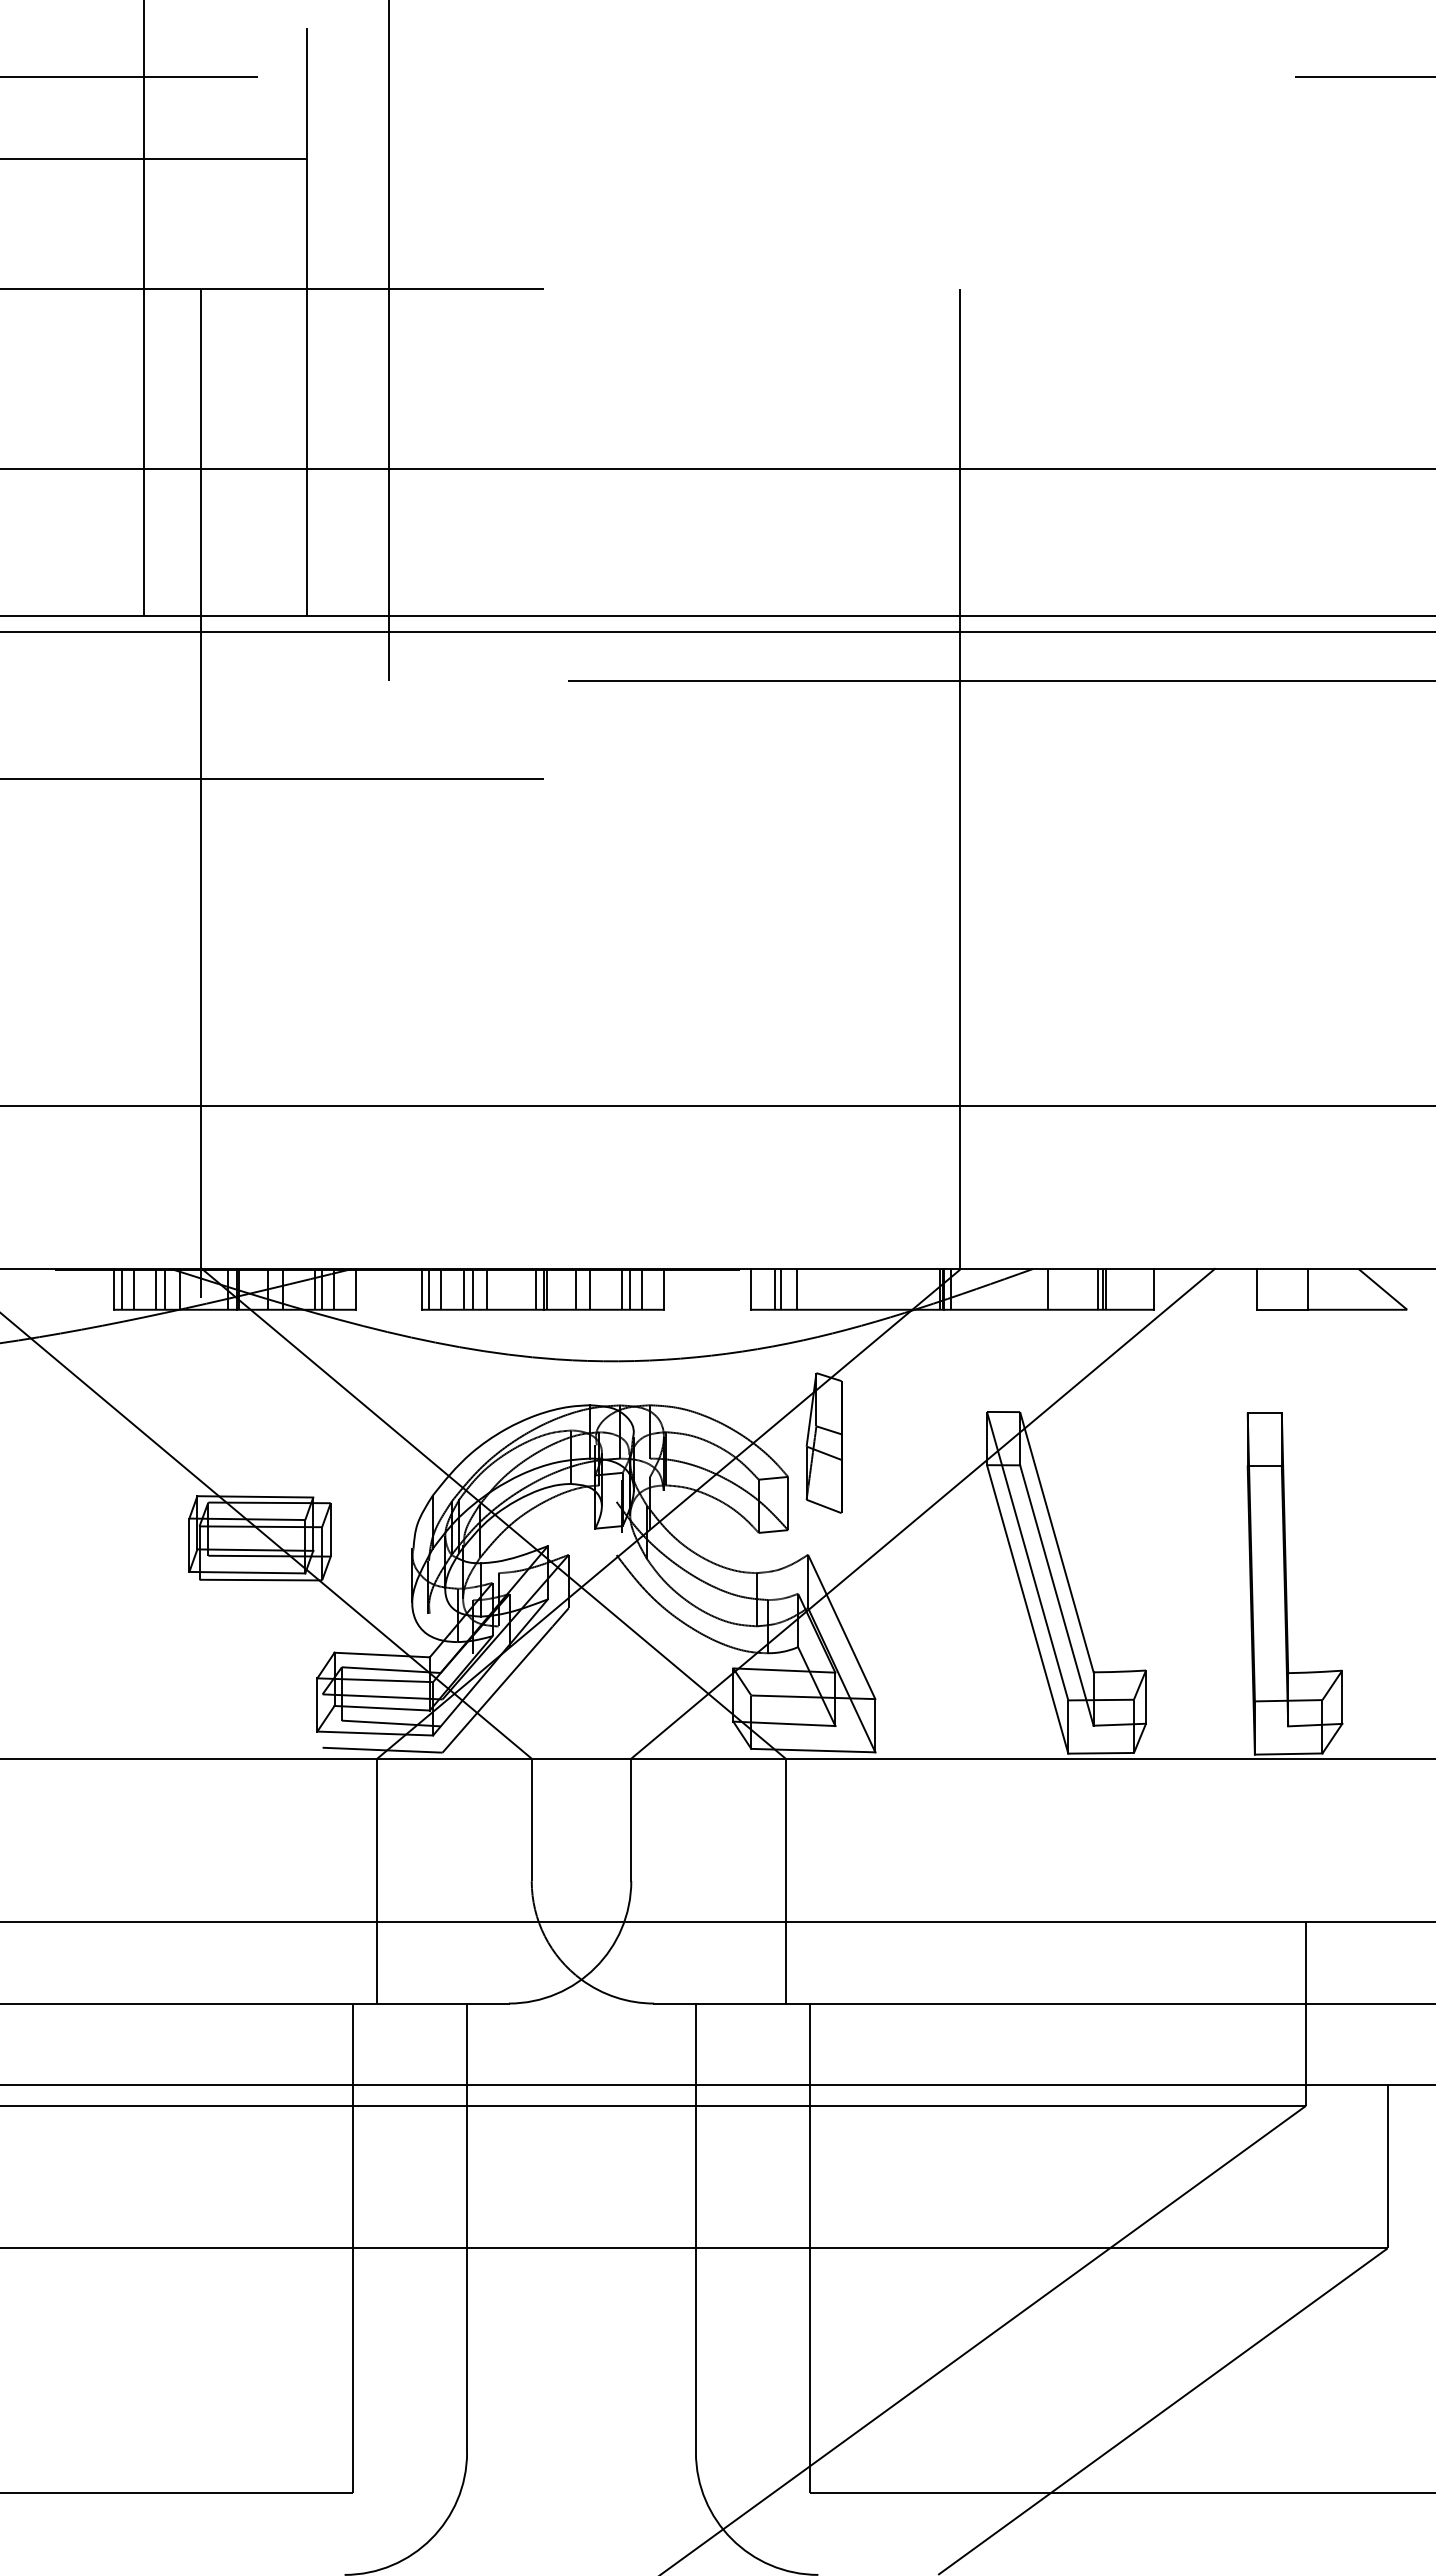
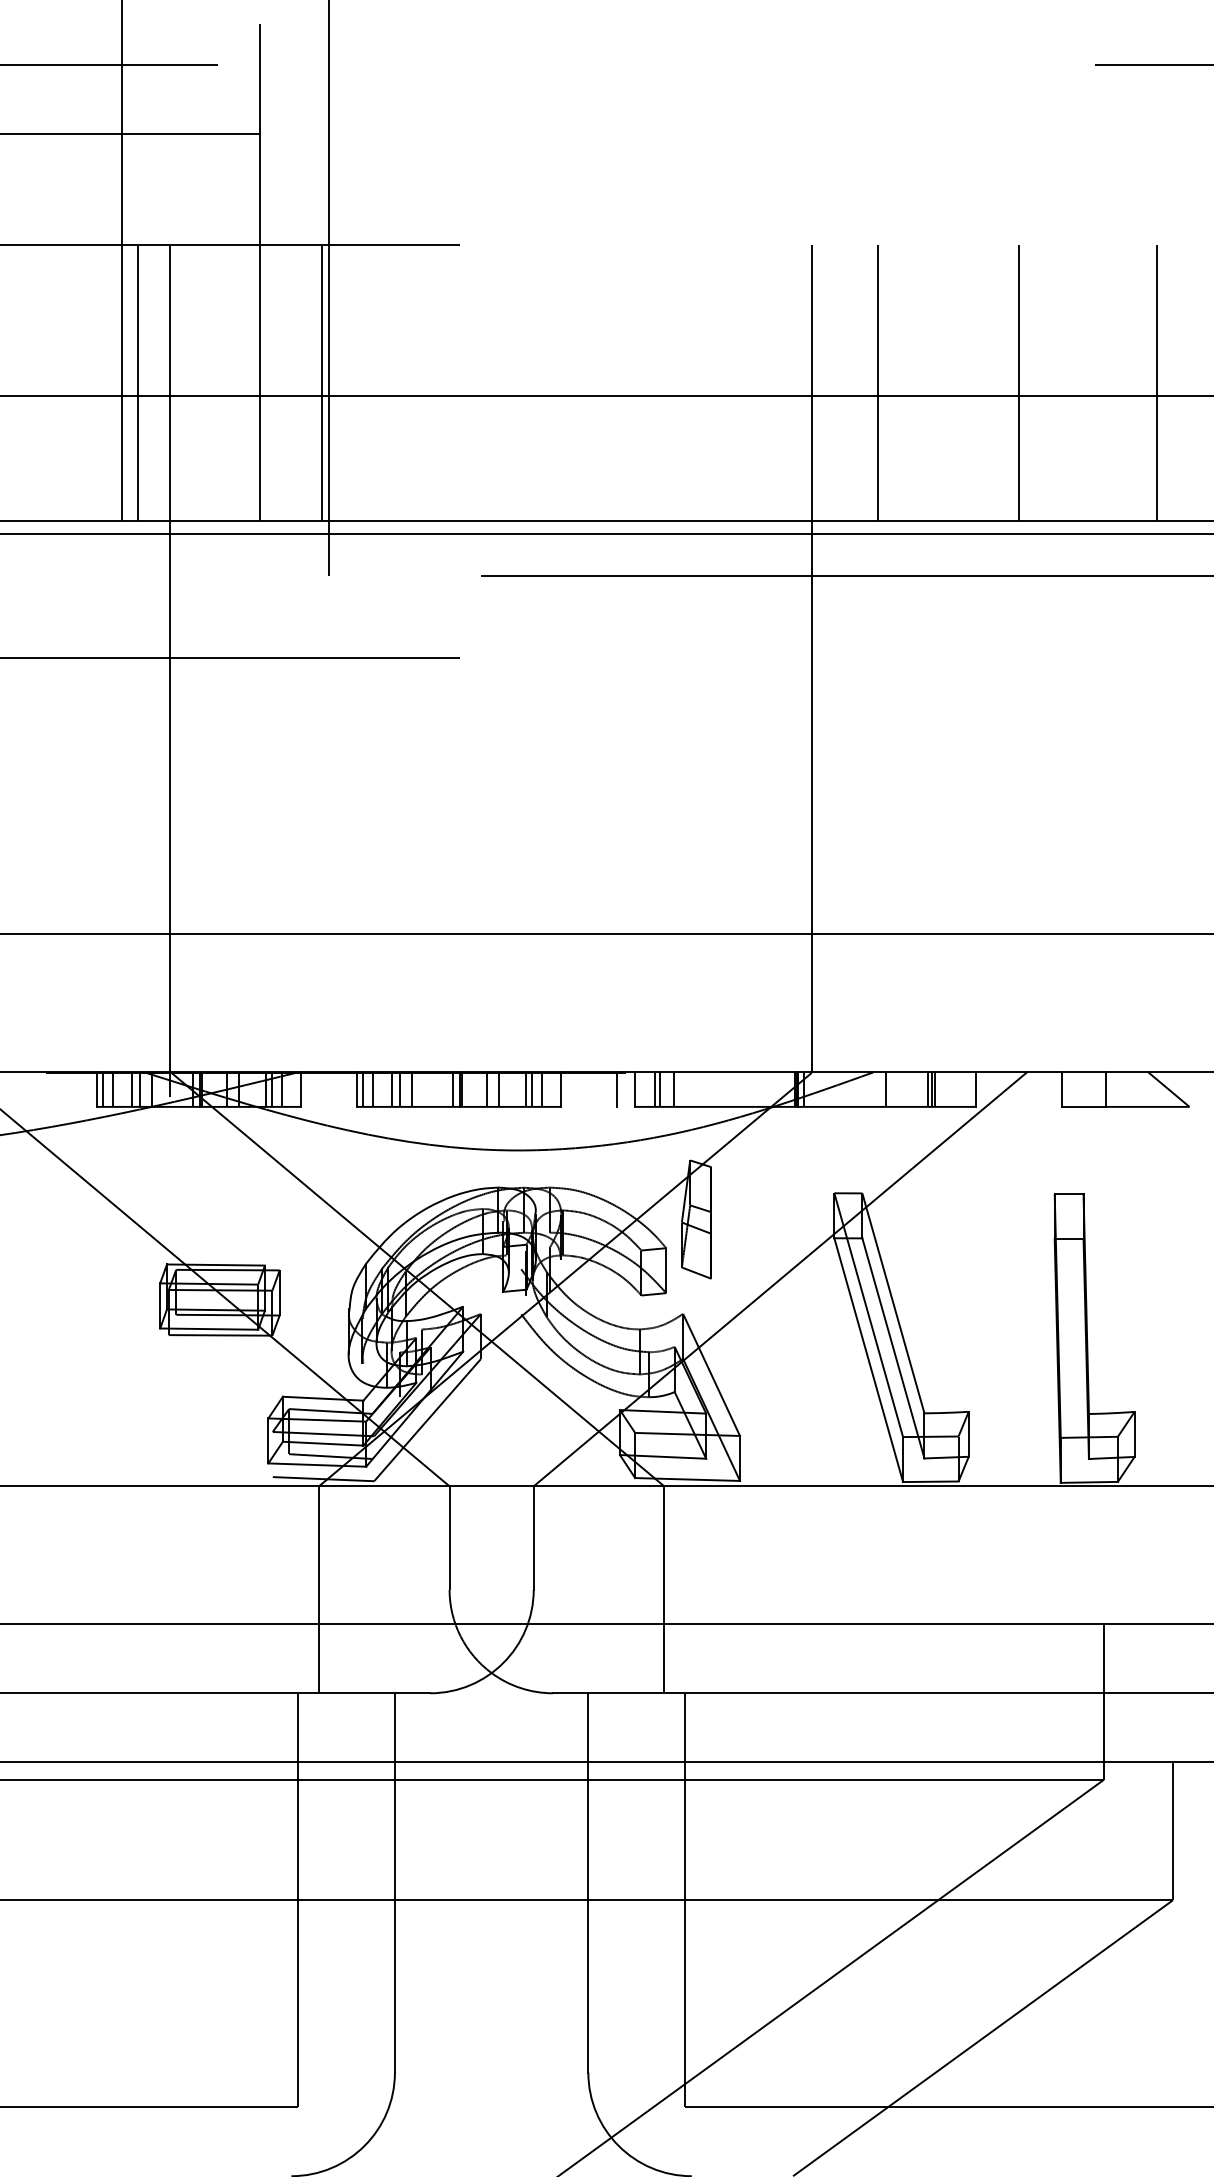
line: (163, 452) -> (138, 382), added
line: (381, 452) -> (322, 382), added
line: (1038, 452) -> (877, 382), added
line: (1205, 452) -> (1019, 382), added
line: (1368, 452) -> (1156, 382), added
line: (729, 1288) -> (616, 1088), added

